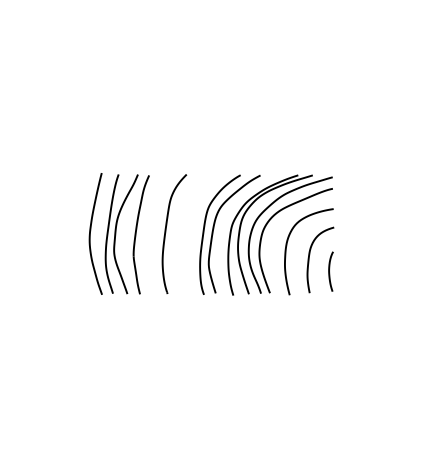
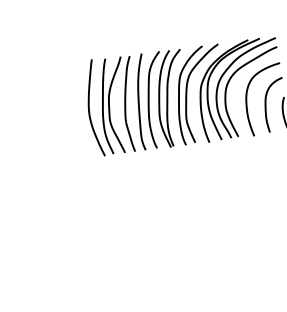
curve: (153, 234) -> (139, 102), added
part: (194, 234) -> (172, 98), added

